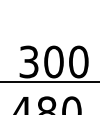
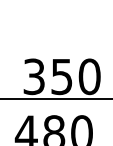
text: (53, 61) -> (61, 76), 300 -> 350

